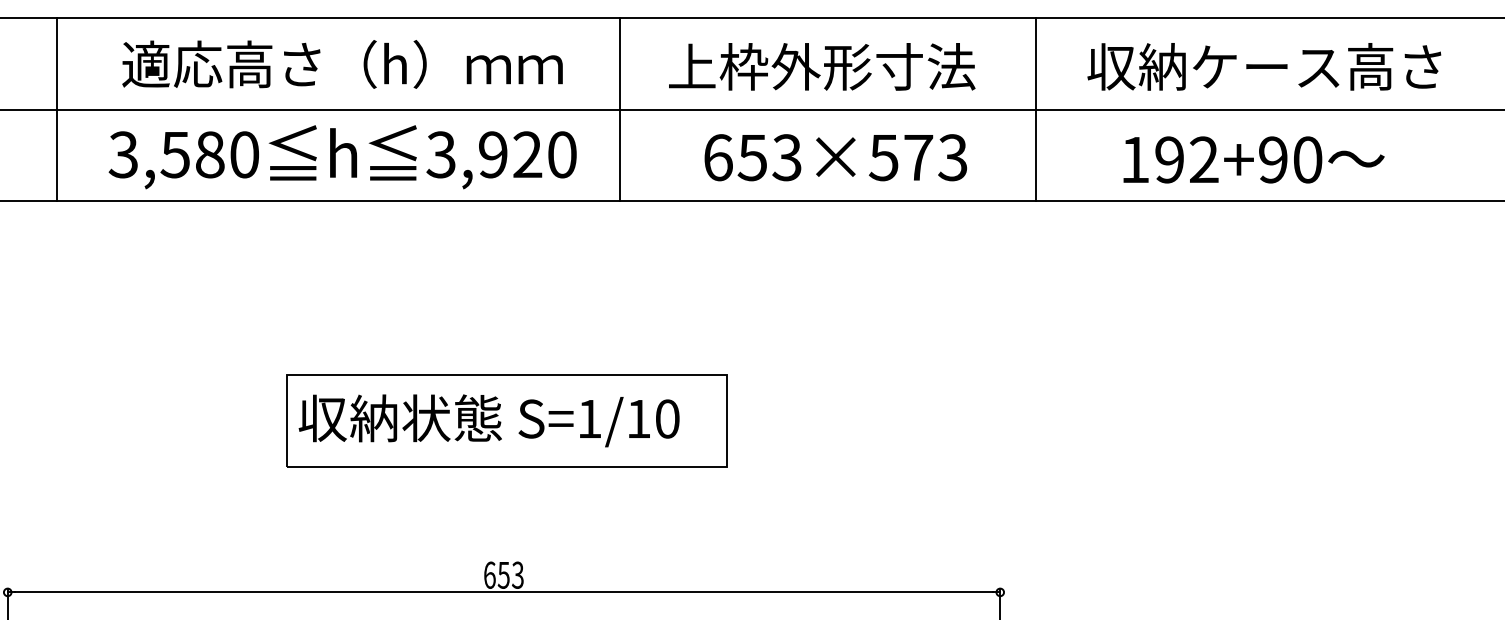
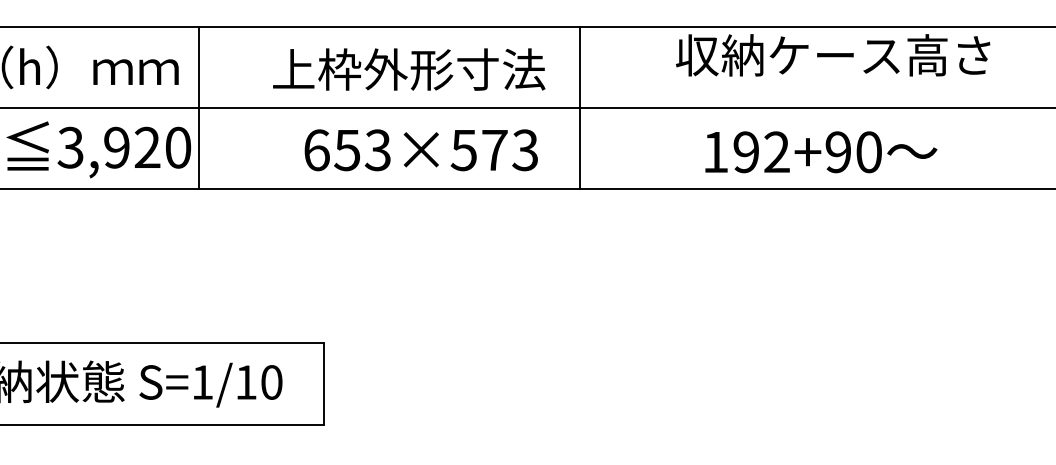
text: (1264, 66) -> (833, 55), moved
line: (619, 109) -> (198, 107), moved
line: (1035, 109) -> (580, 107), moved
text: (1253, 159) -> (820, 151), moved

